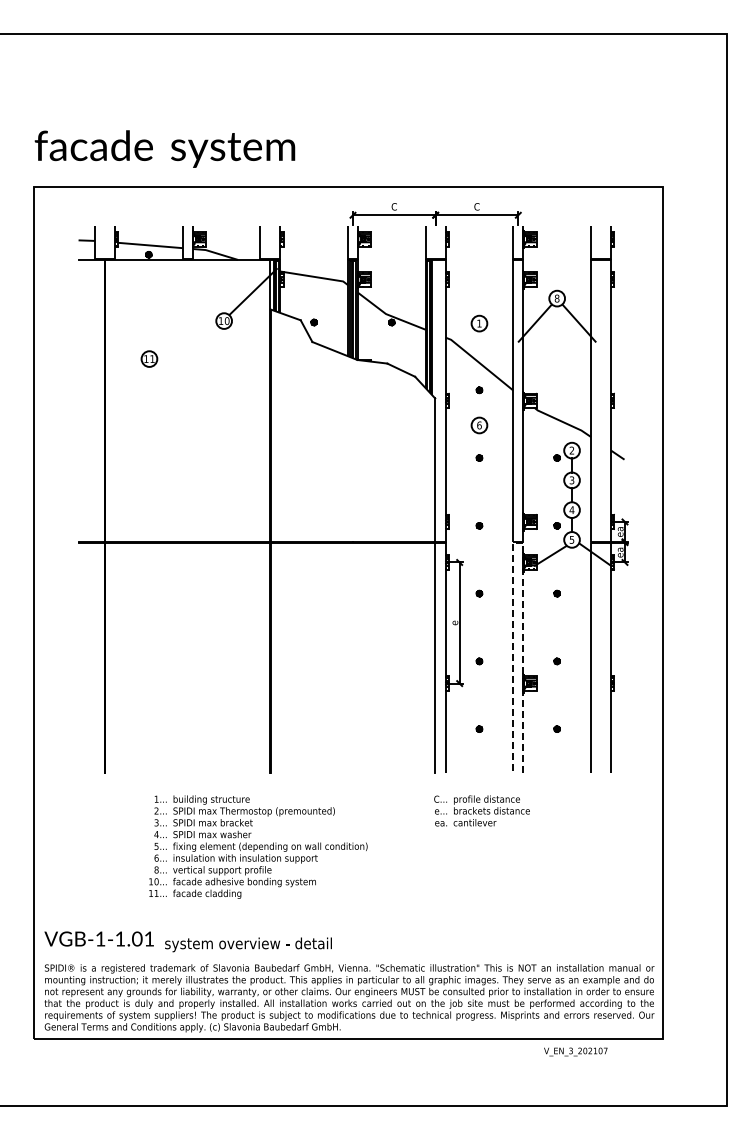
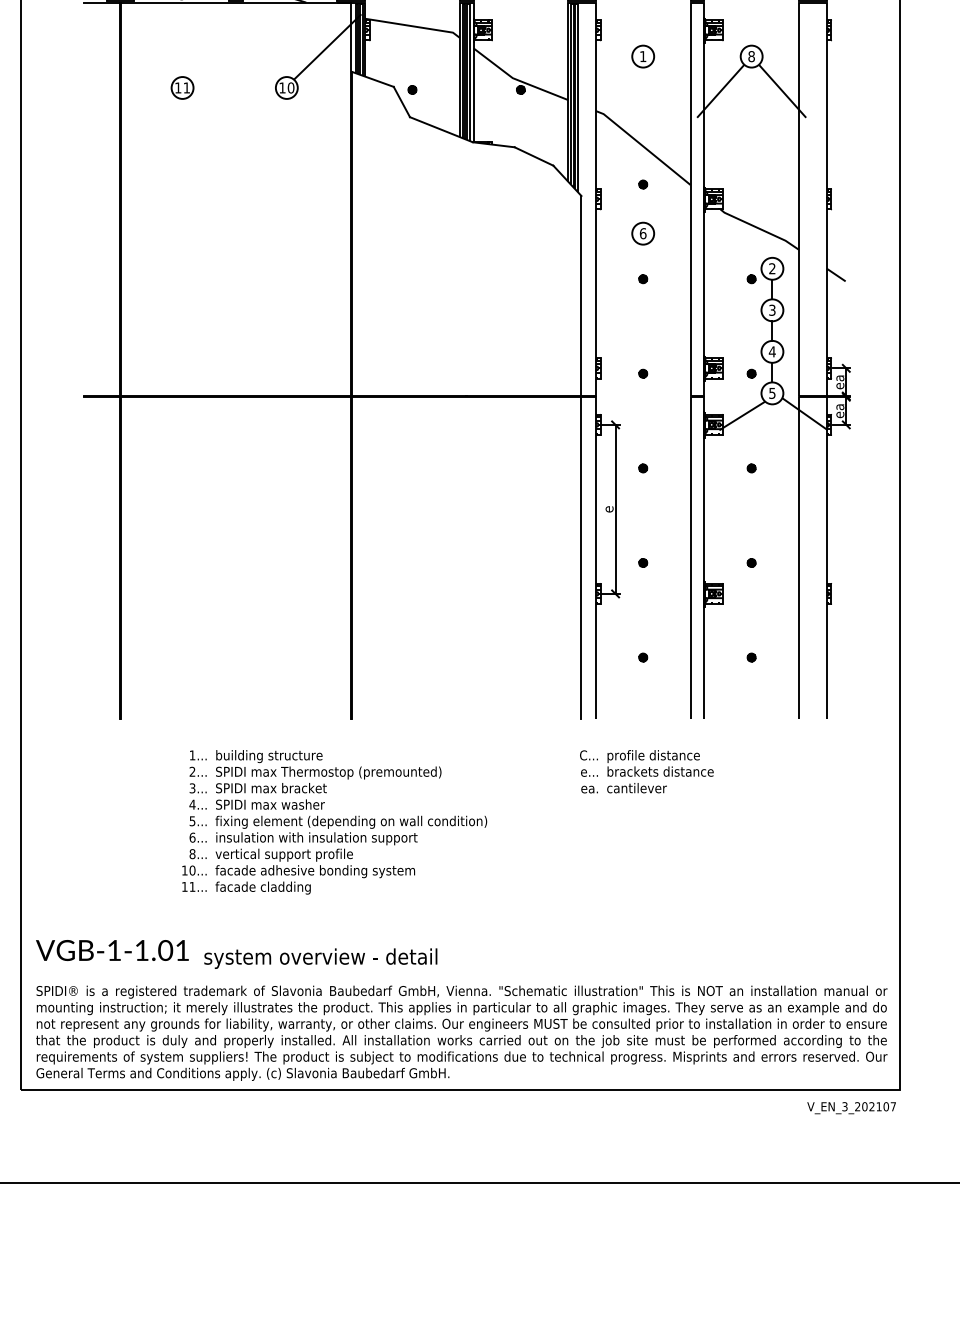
part: (479, 323) -> (643, 56), moved
part: (149, 358) -> (182, 87), moved
line: (518, 542) -> (697, 397), dashed -> solid
text: (575, 1051) -> (851, 1107), moved

